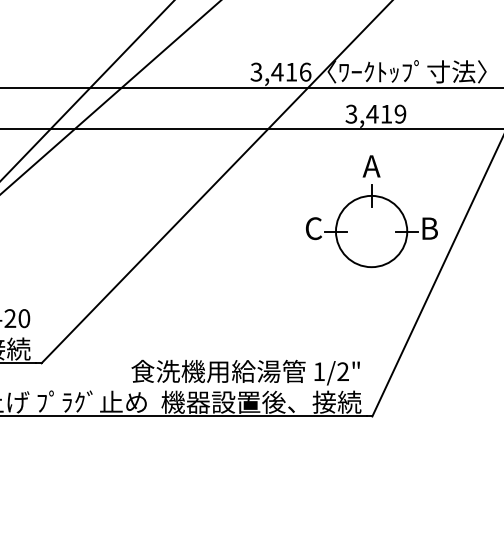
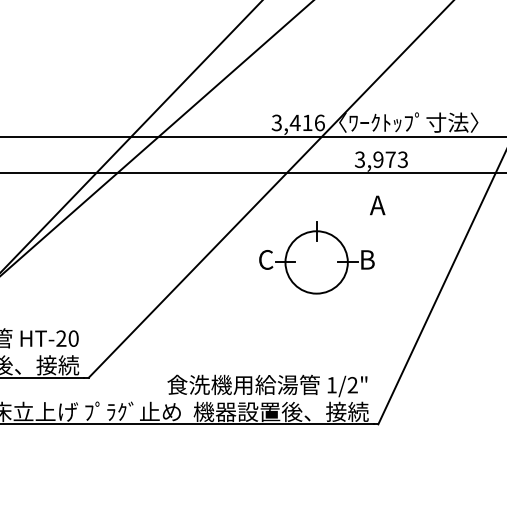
text: (385, 113) -> (389, 159), 3,419 -> 3,973
part: (371, 225) -> (316, 257), moved

